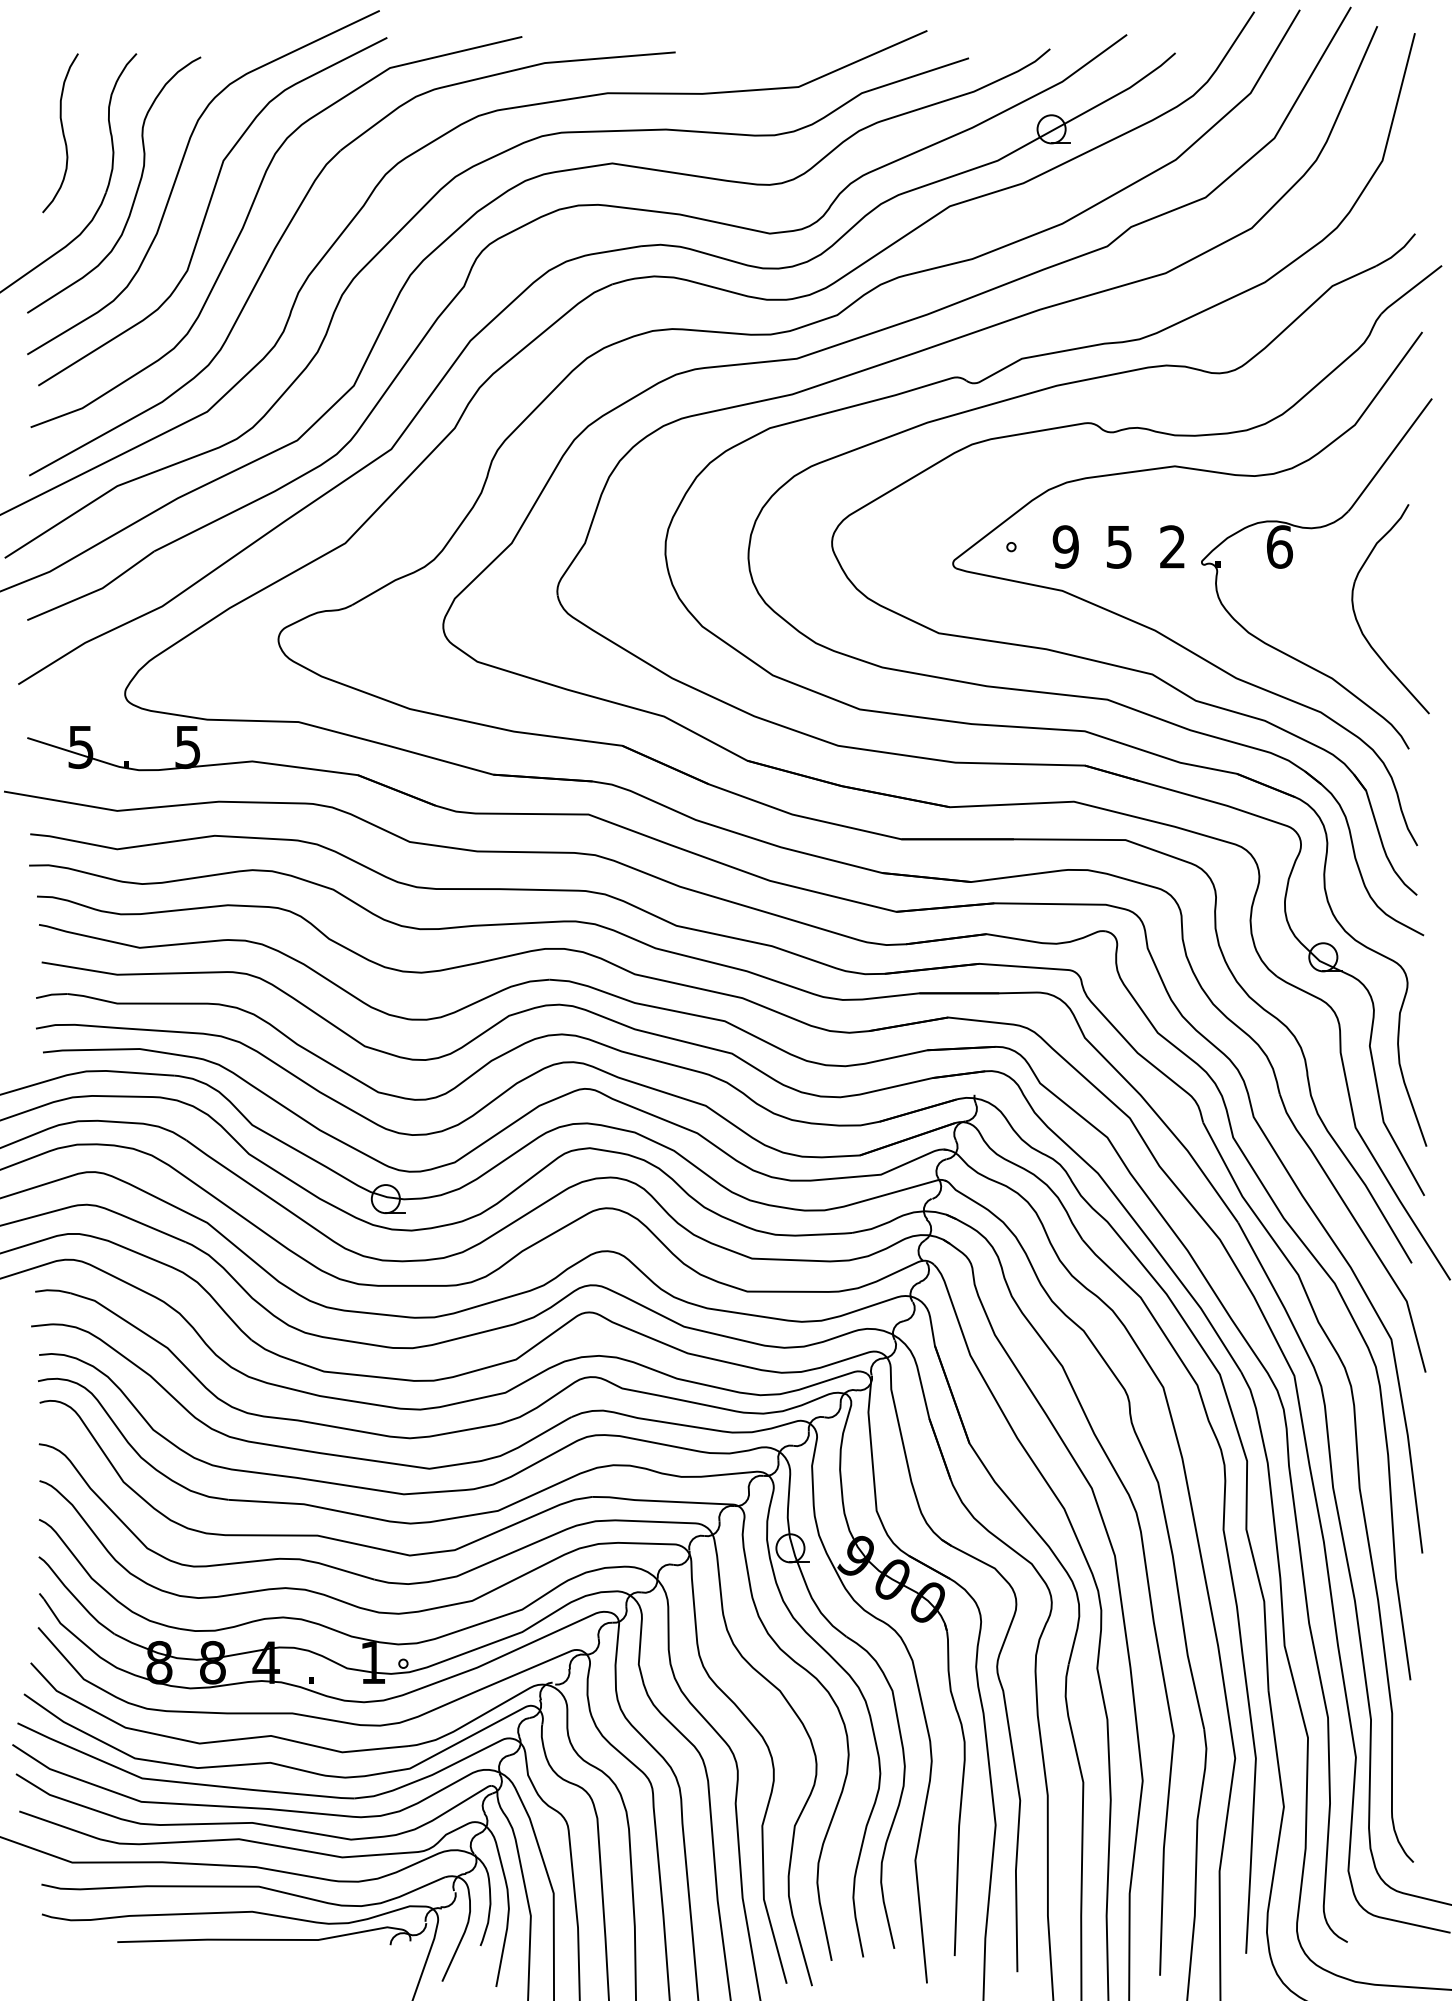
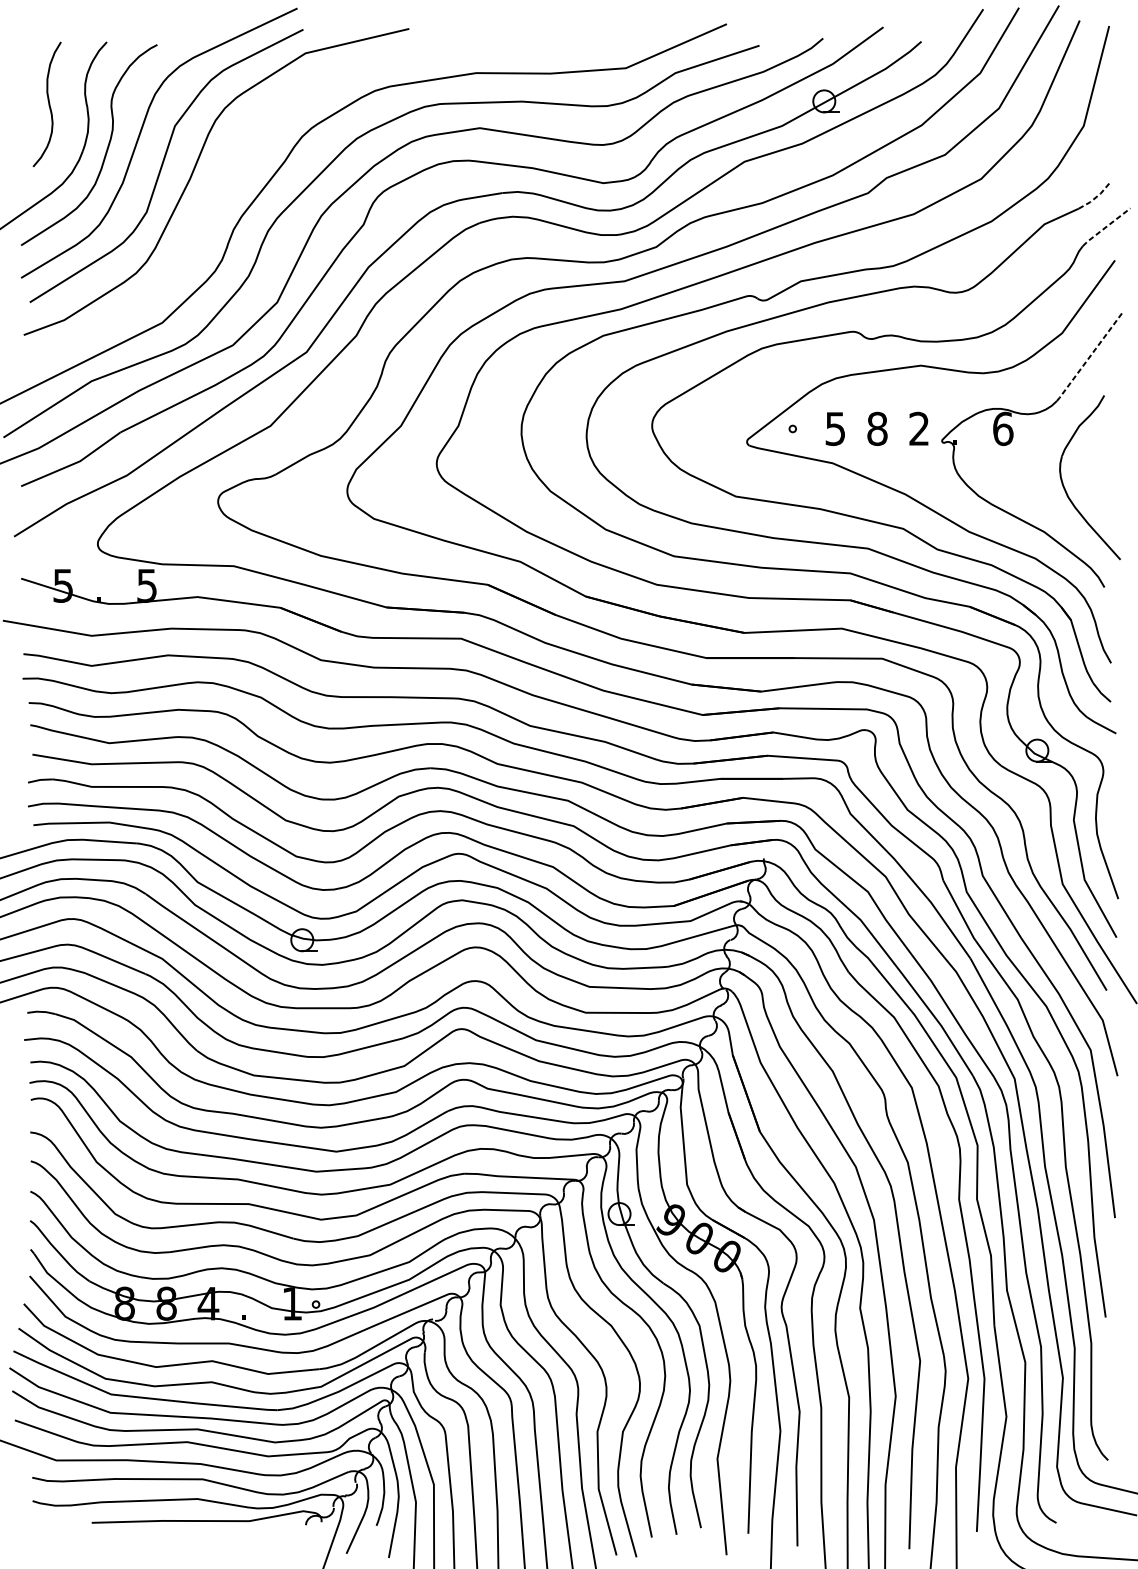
part: (290, 224) -> (227, 176), removed
line: (1397, 252) -> (1095, 197), solid -> dashed
line: (1410, 289) -> (1105, 227), solid -> dashed
line: (1390, 455) -> (1090, 357), solid -> dashed
text: (1065, 546) -> (835, 428), 9 -> 5
text: (1119, 546) -> (877, 428), 5 -> 8

